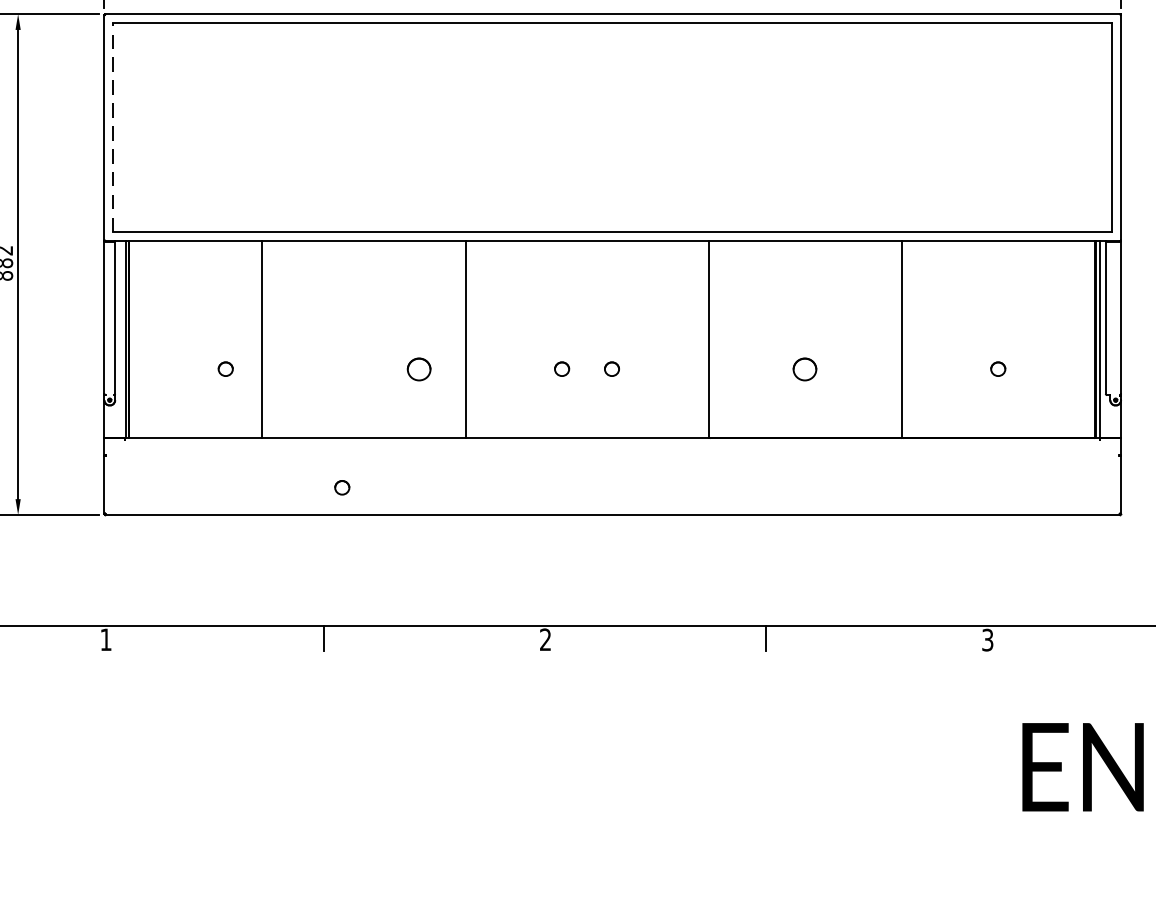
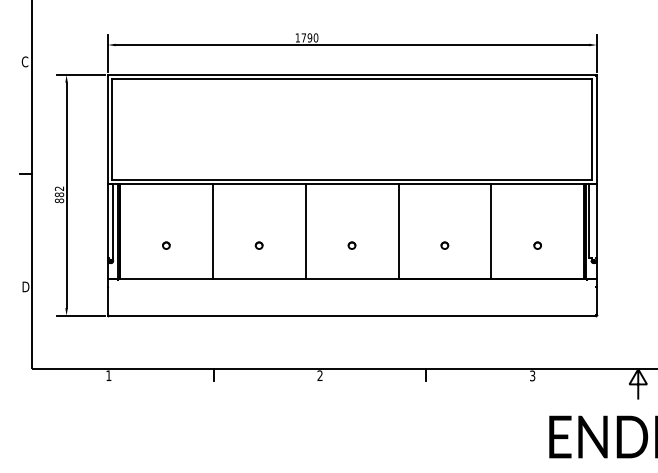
line: (113, 127) -> (112, 129), dashed -> solid
line: (261, 339) -> (212, 231), moved
line: (465, 339) -> (305, 231), moved
part: (417, 368) -> (258, 245), size x0.62
part: (560, 368) -> (327, 245), removed
part: (804, 368) -> (444, 245), size x0.62
part: (342, 487) -> (222, 302), removed

